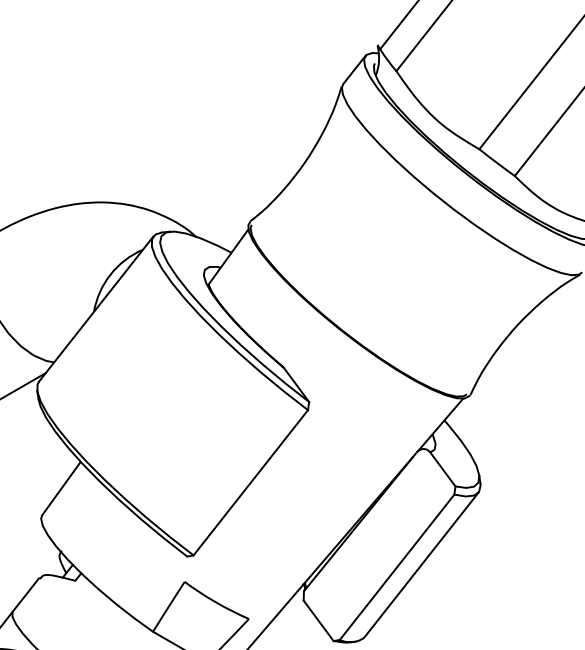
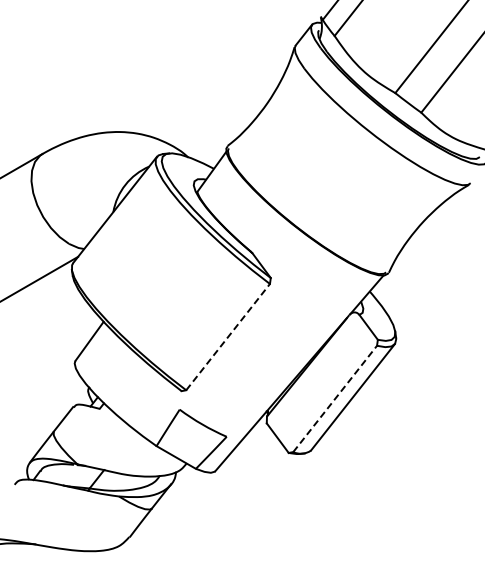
line: (251, 483) -> (228, 337), solid -> dashed
line: (397, 566) -> (335, 398), solid -> dashed

